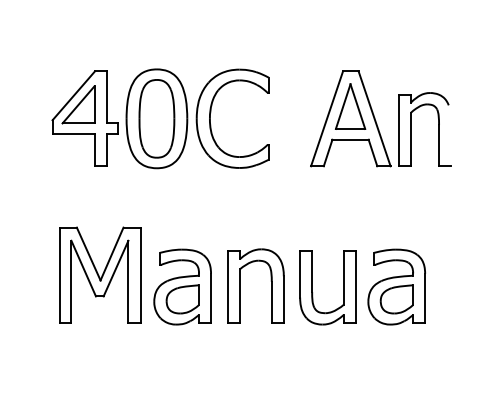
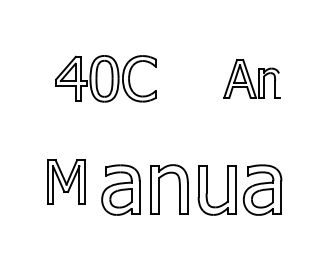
part: (159, 118) -> (105, 78), size x0.7
part: (379, 118) -> (251, 78), size x0.6
part: (100, 274) -> (66, 181), size x0.7

